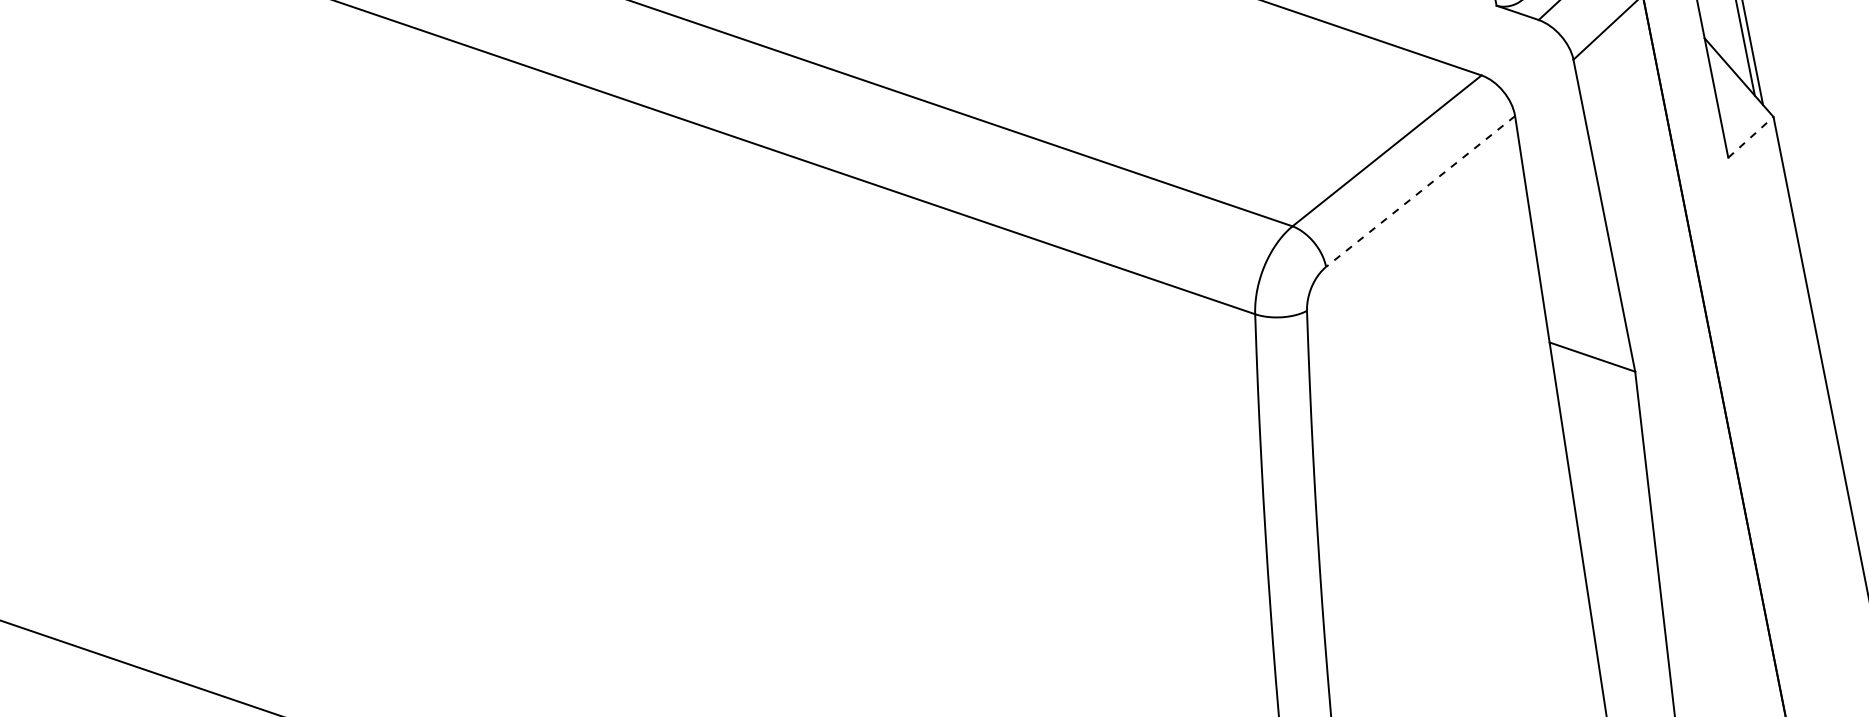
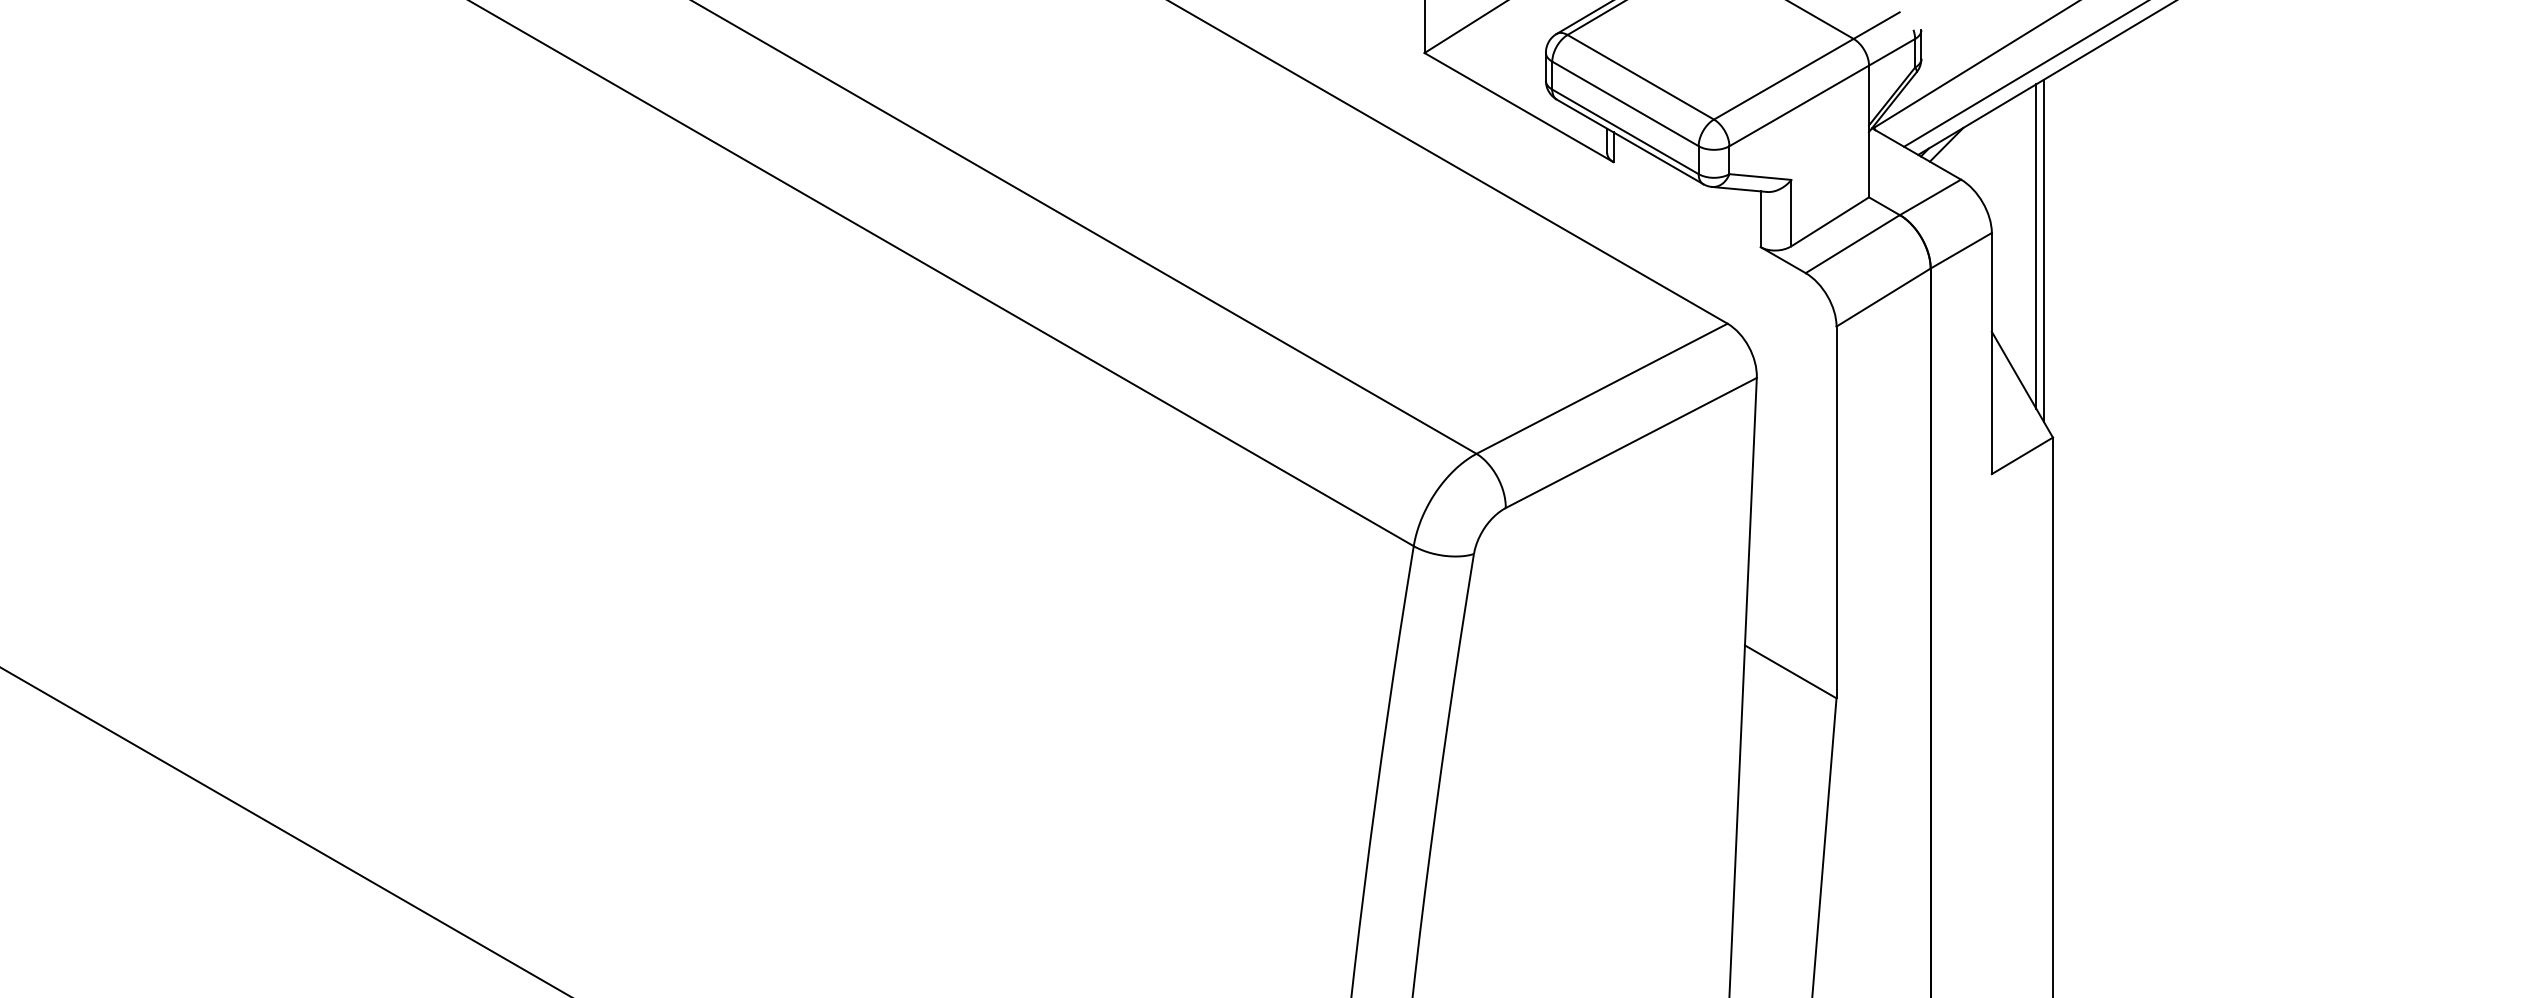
line: (1750, 137) -> (2022, 455), dashed -> solid
line: (1420, 192) -> (1630, 443), dashed -> solid

